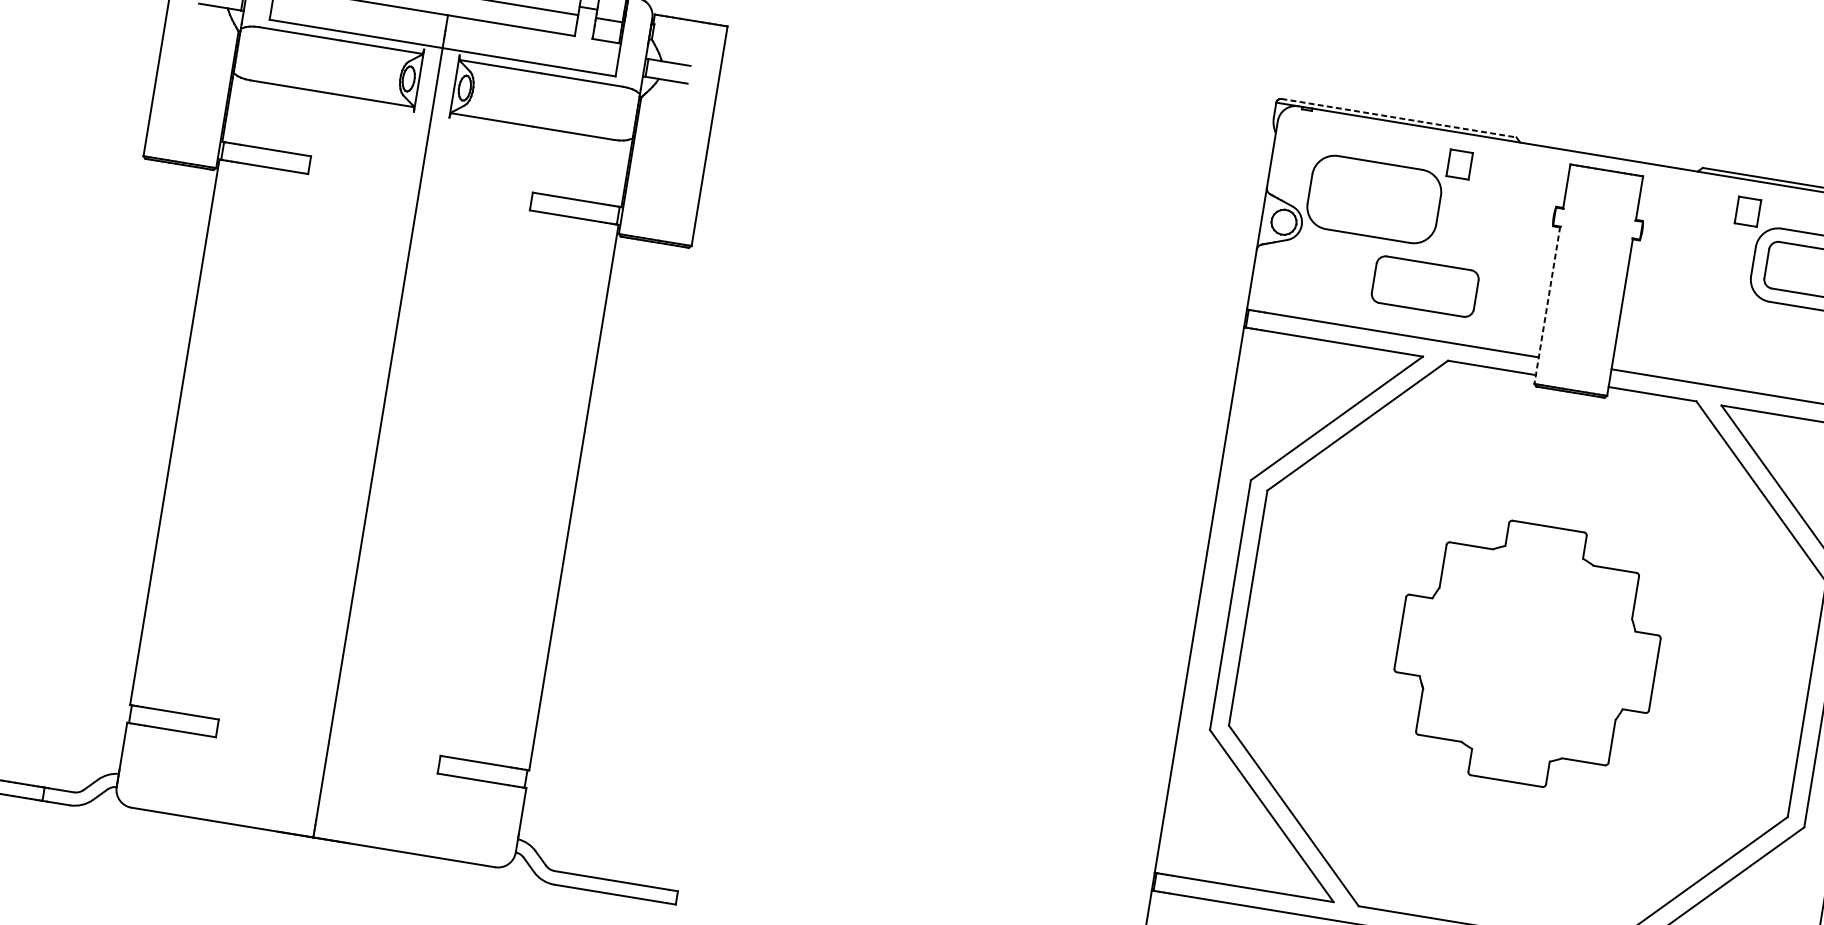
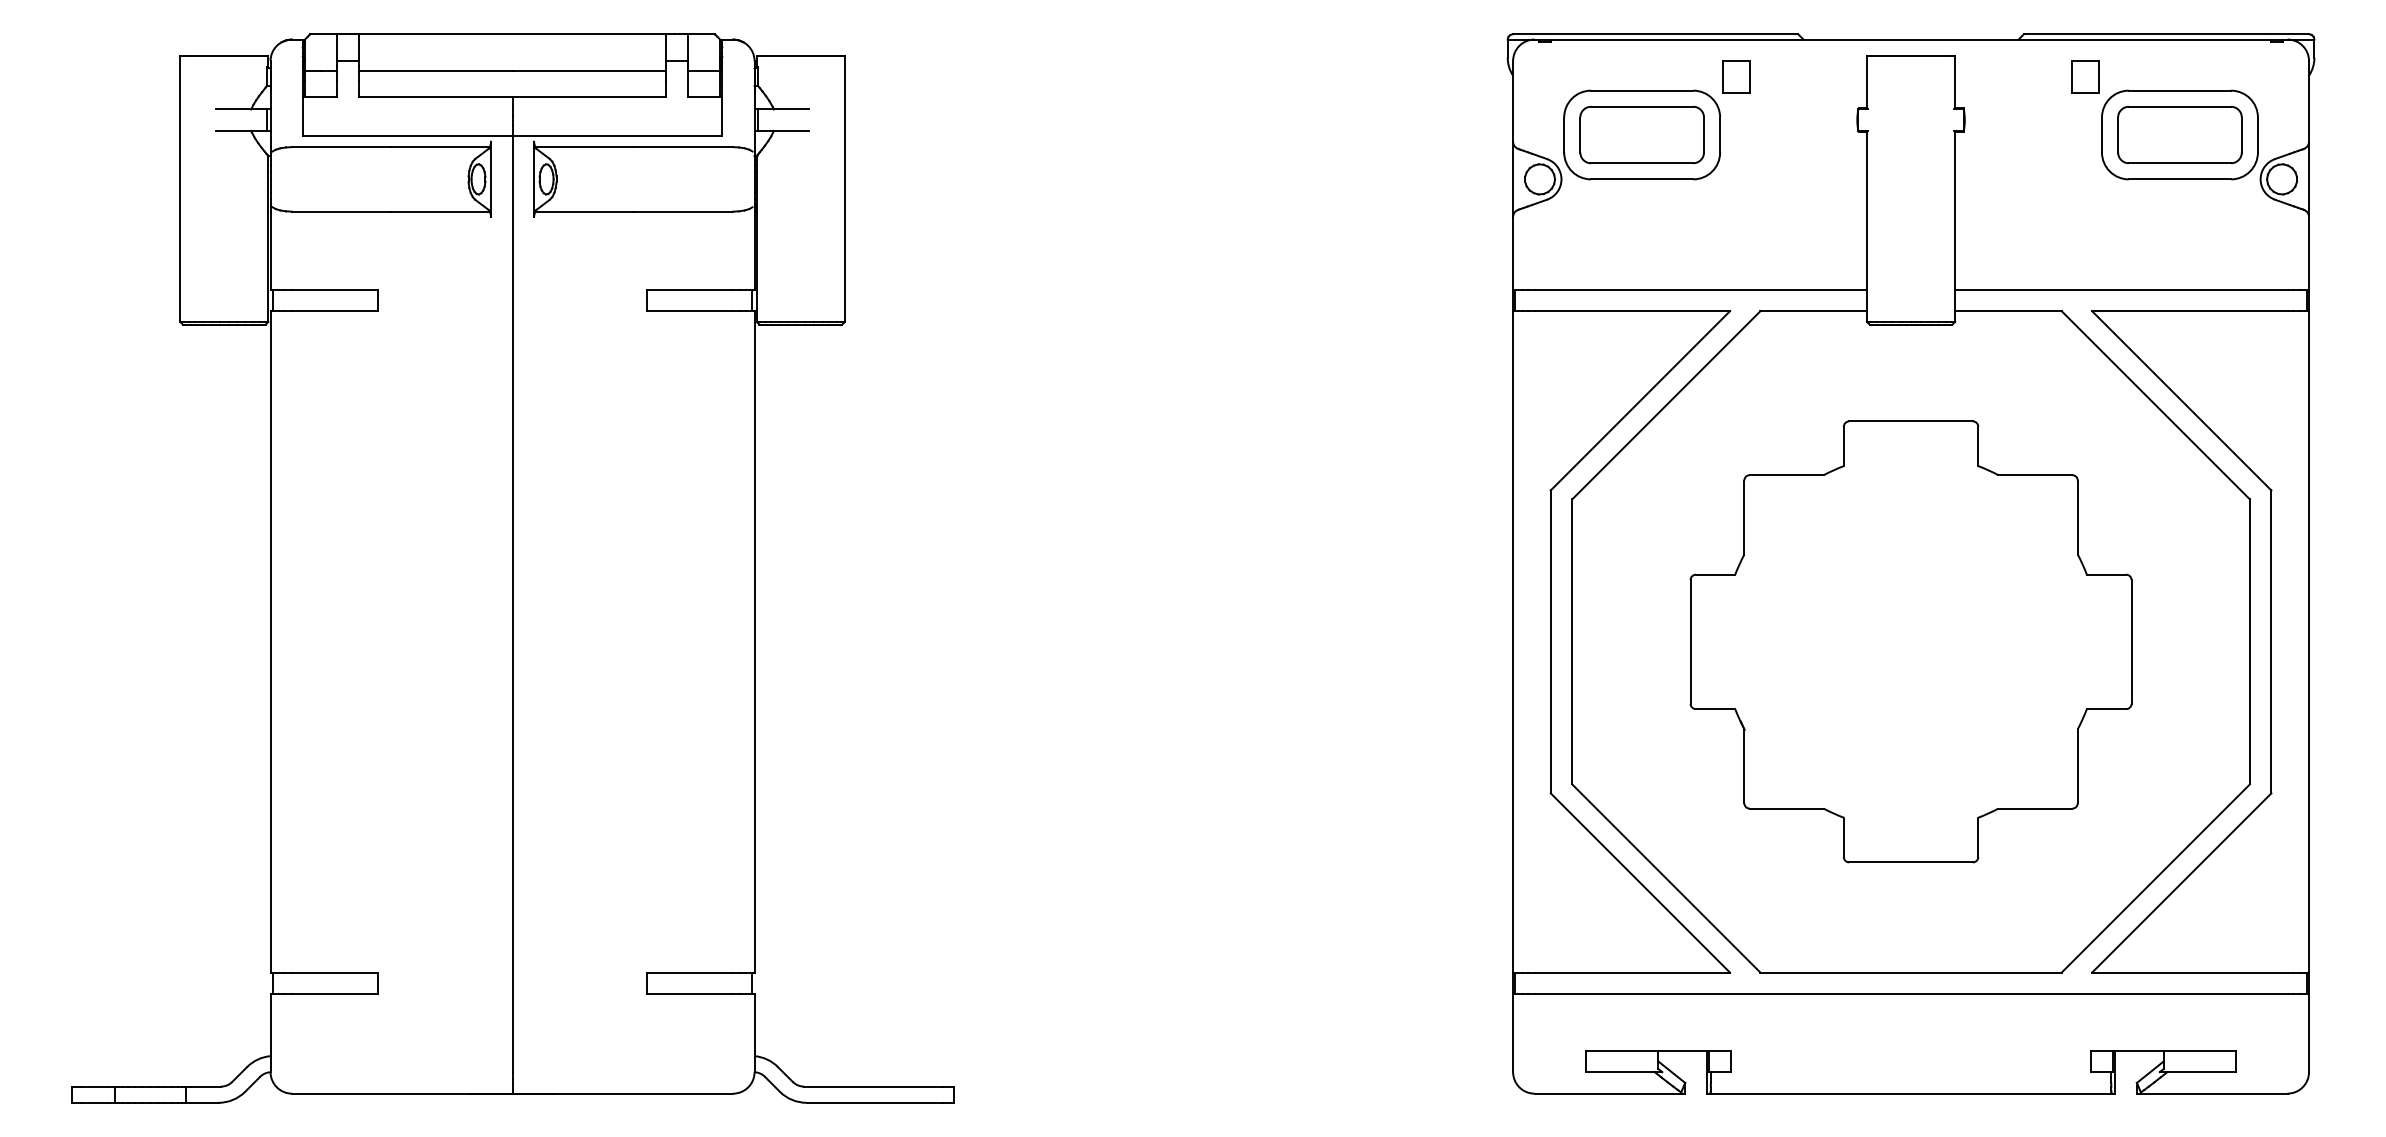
line: (1398, 118) -> (1655, 34), dashed -> solid
part: (1424, 286) -> (1641, 134), moved
line: (1546, 305) -> (1866, 226), dashed -> solid
part: (1527, 653) -> (1910, 641), size x1.43

